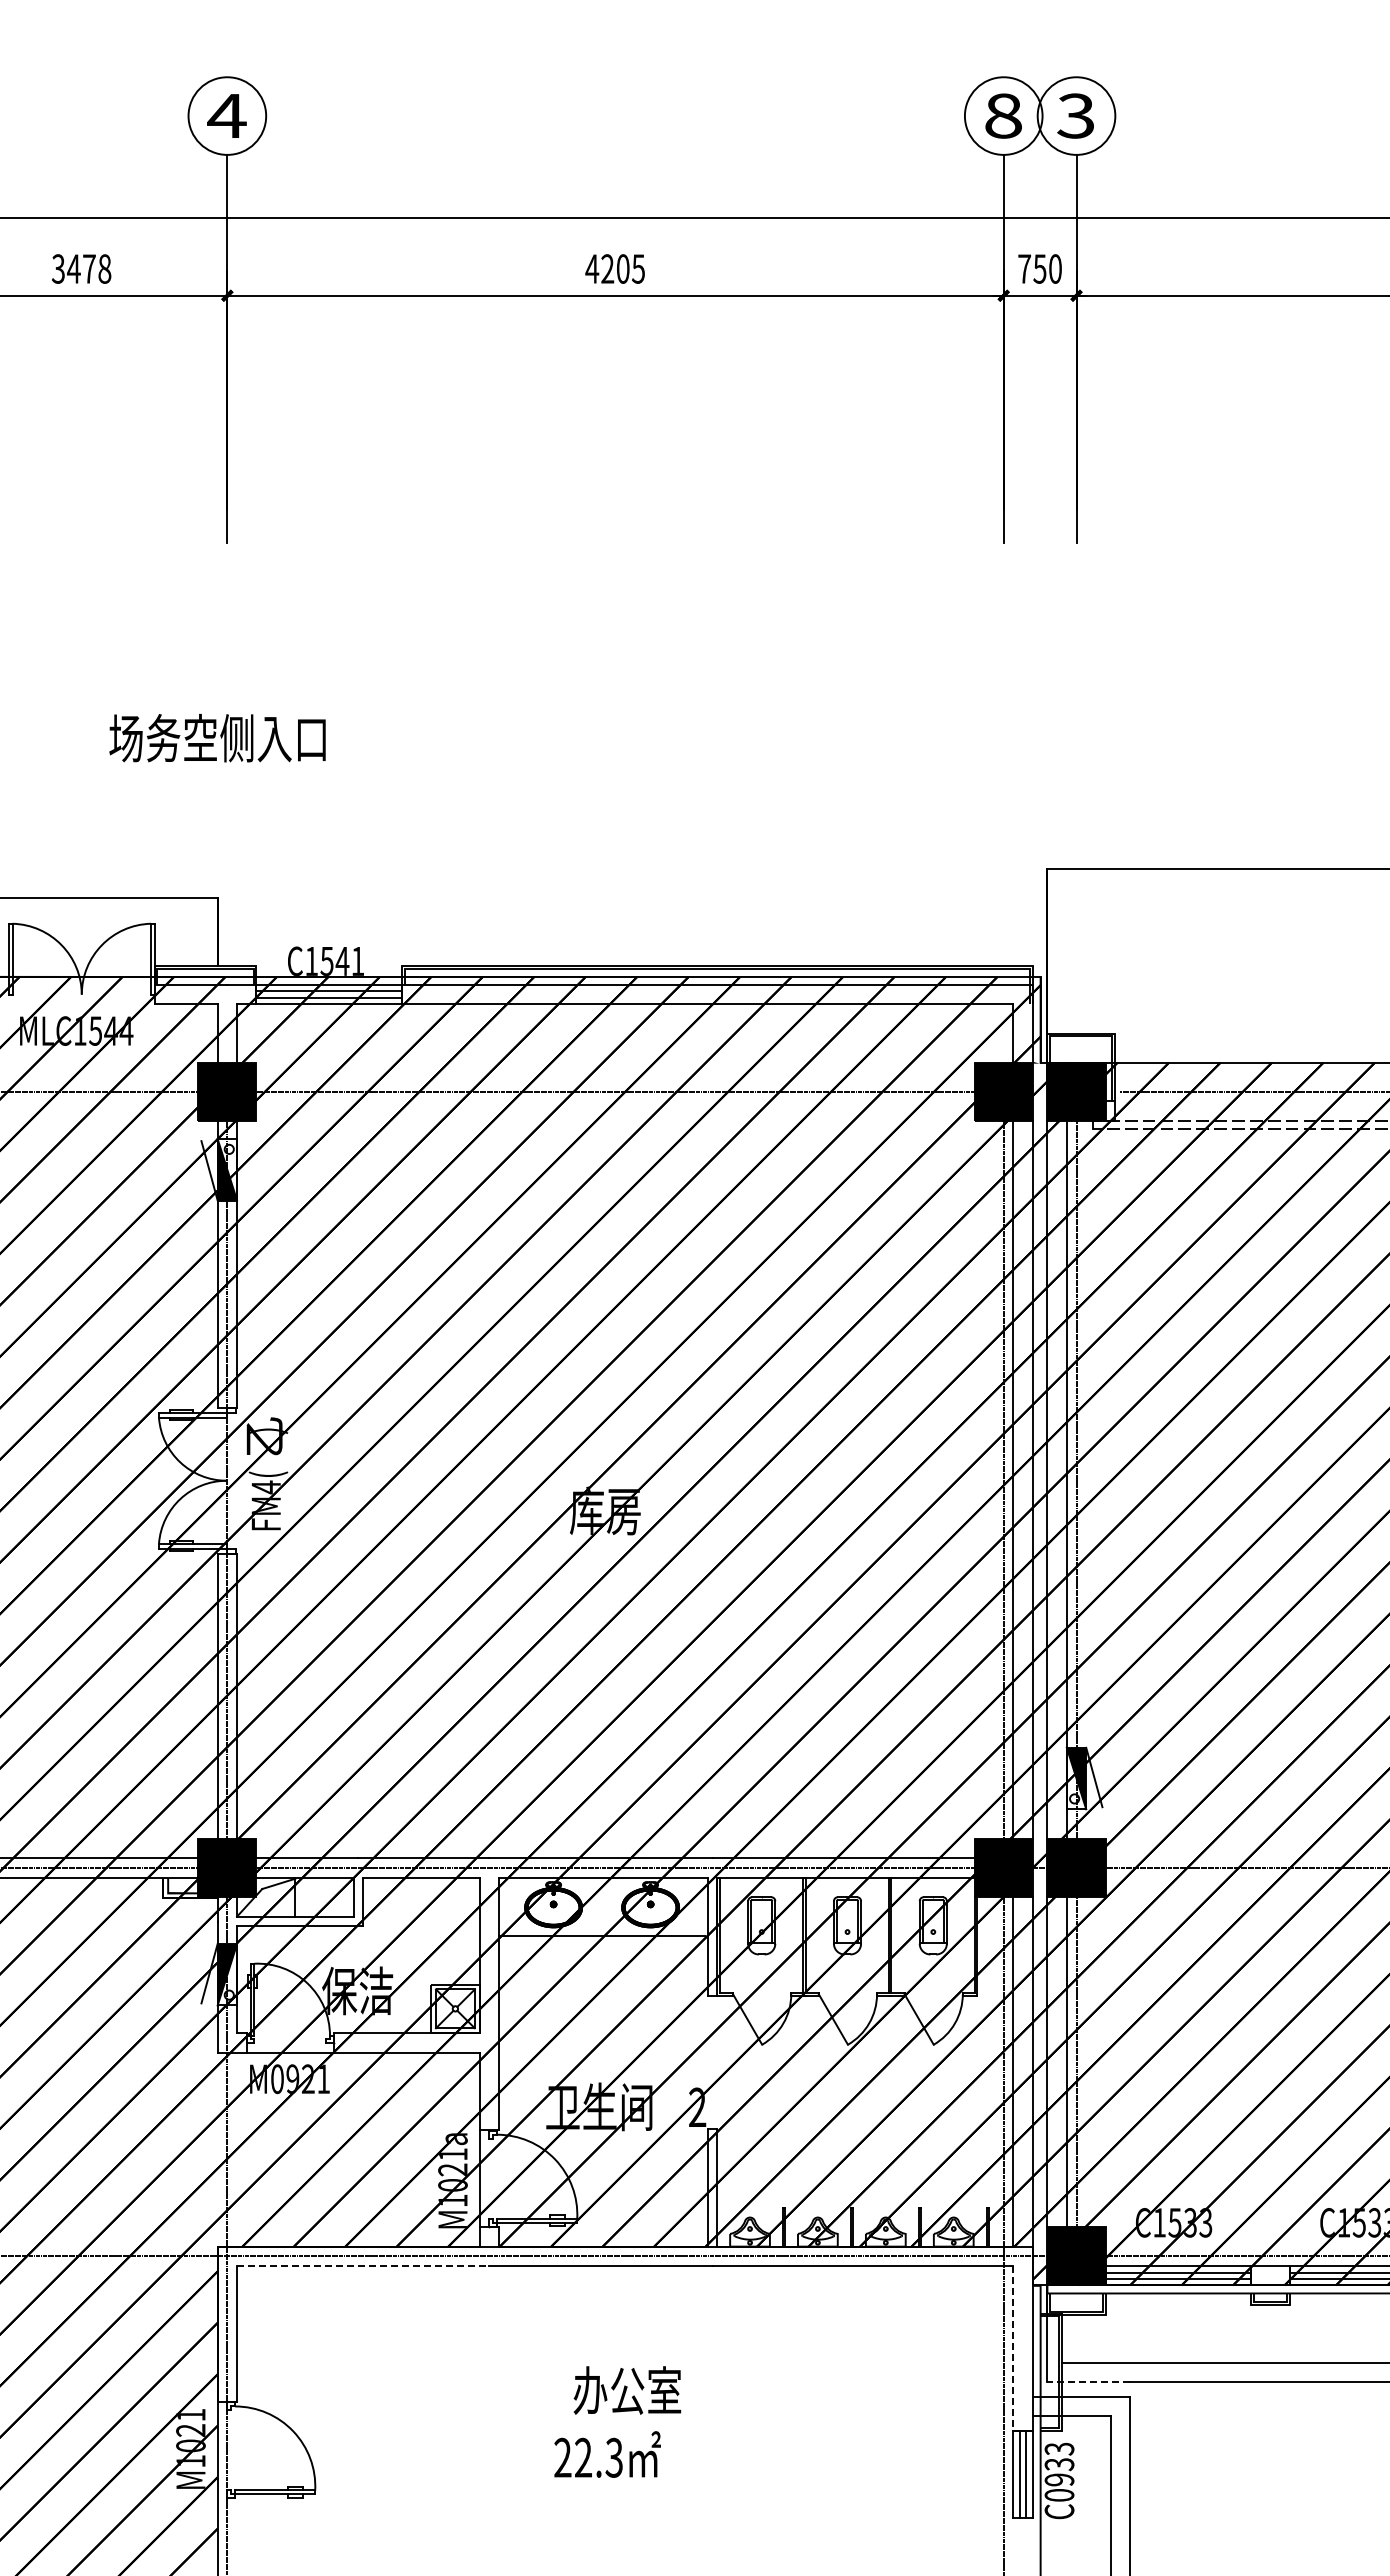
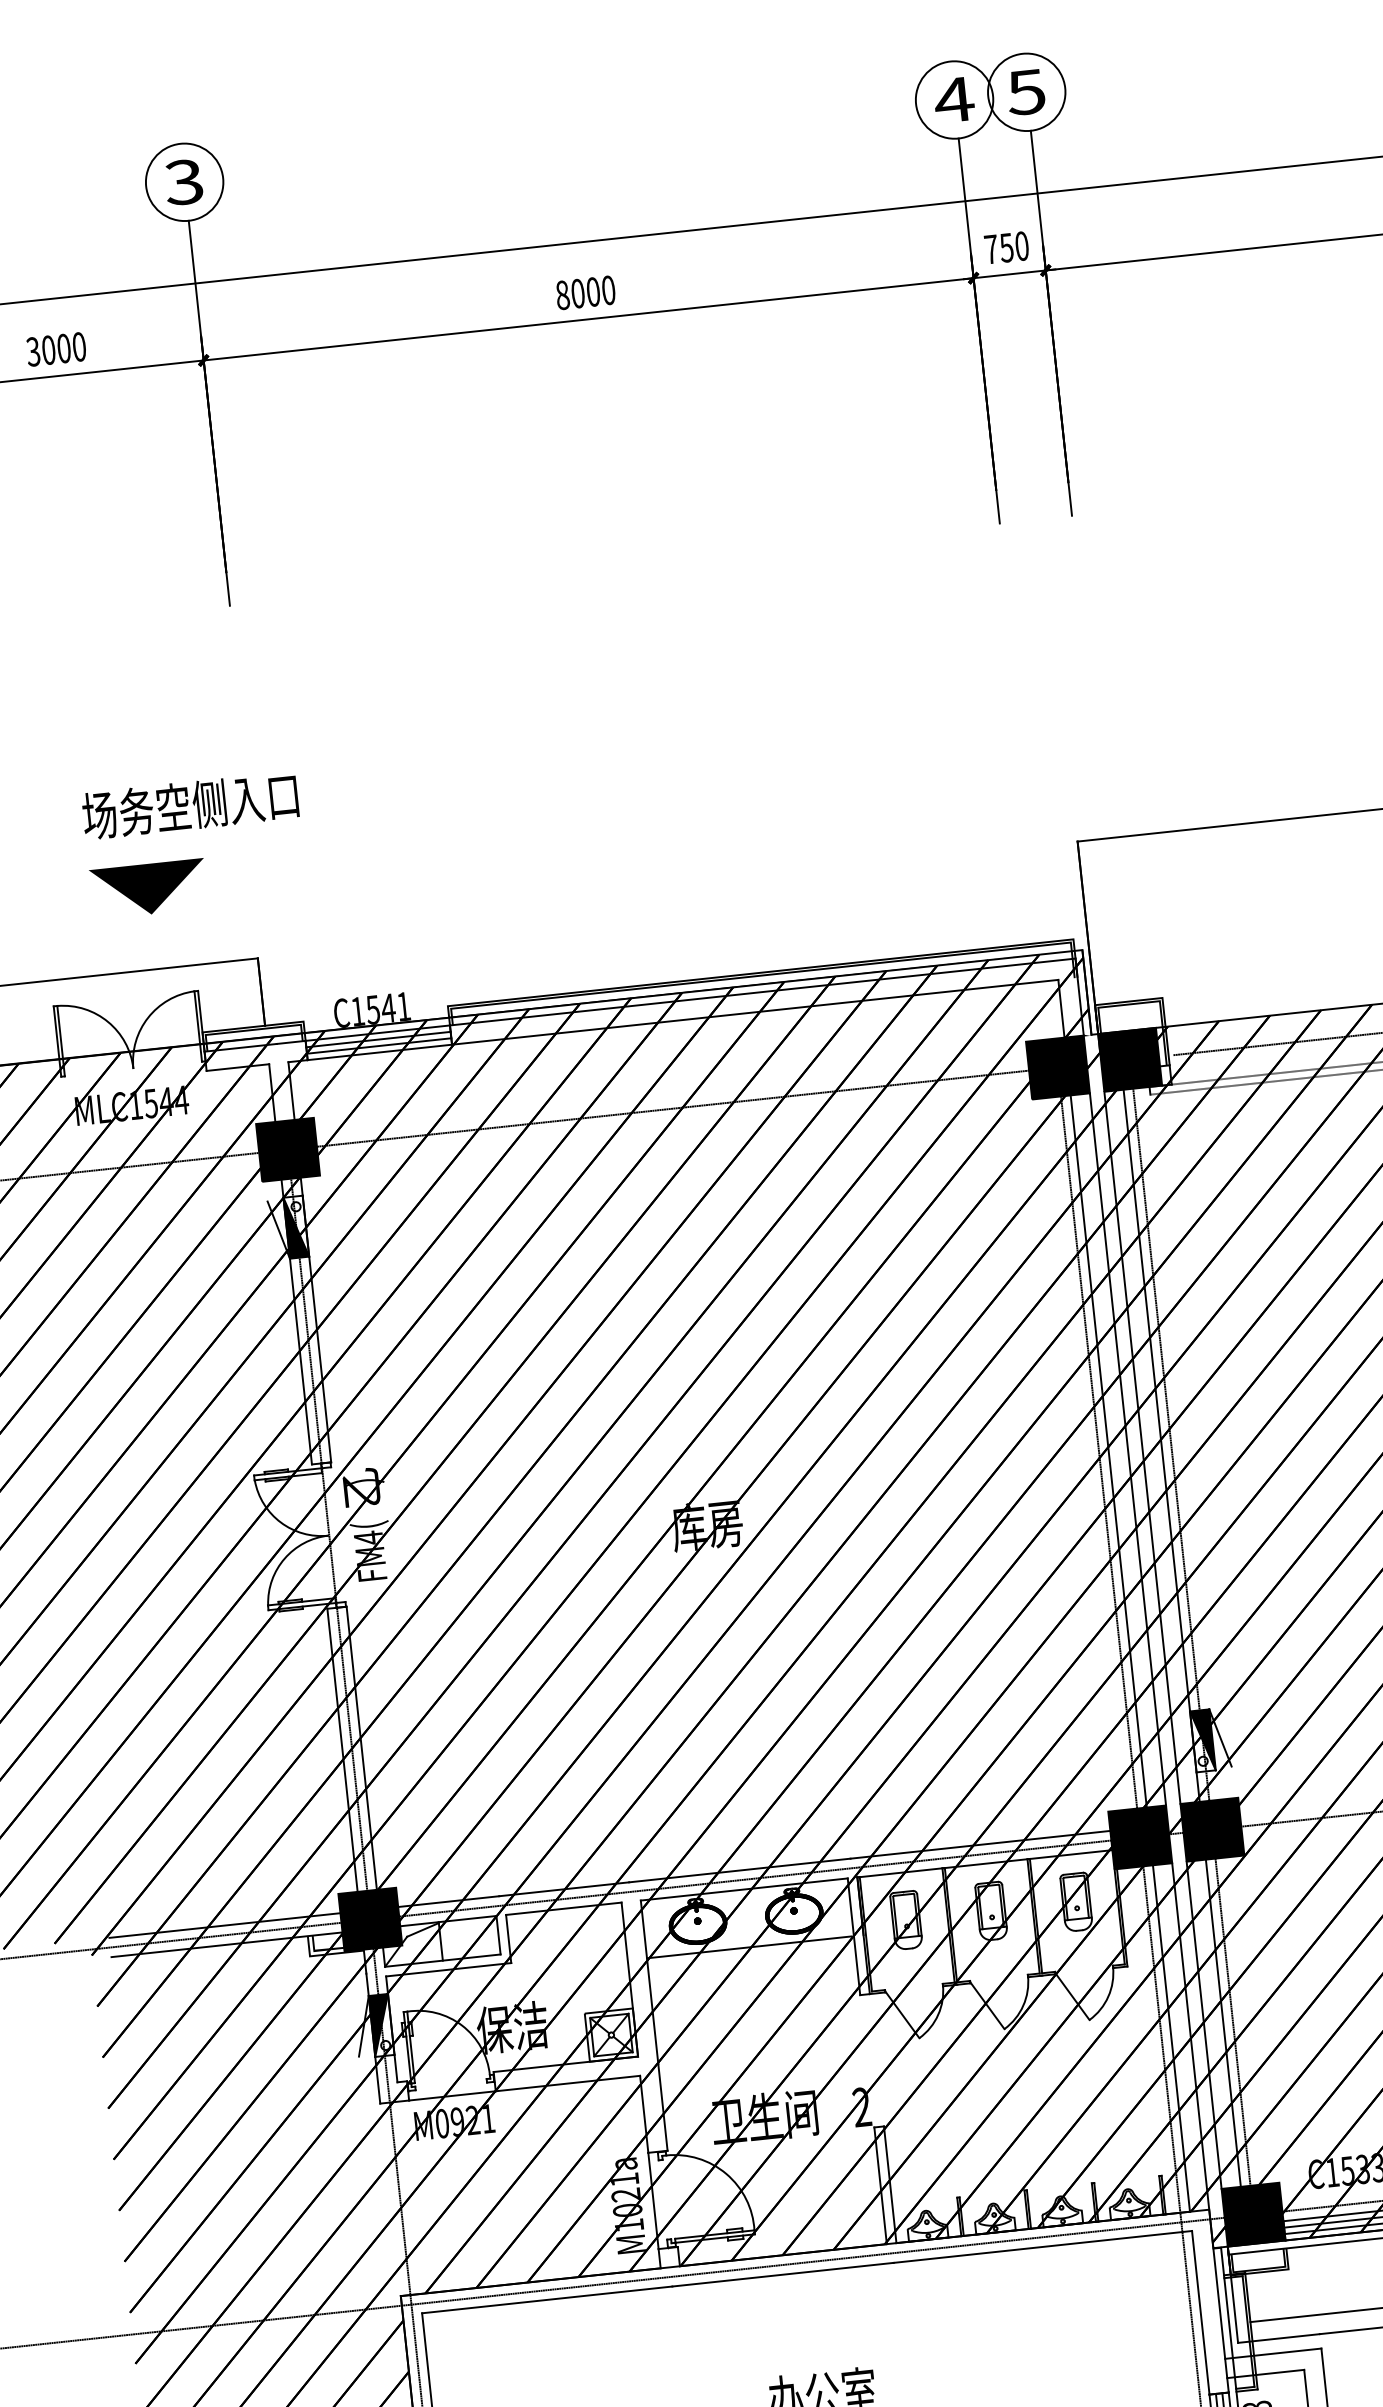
text: (226, 115) -> (183, 181), 4 -> 3
text: (1003, 115) -> (954, 99), 8 -> 4
text: (1075, 115) -> (1025, 91), 3 -> 5
text: (89, 268) -> (64, 348), 3478 -> 3000
text: (614, 268) -> (584, 292), 4205 -> 8000
text: (217, 738) -> (190, 805), moved
line: (116, 816) -> (148, 888), added
line: (363, 2266) -> (547, 2300), dashed -> solid
line: (1013, 2349) -> (1200, 2313), dashed -> solid
line: (1088, 2382) -> (1278, 2338), dashed -> solid

